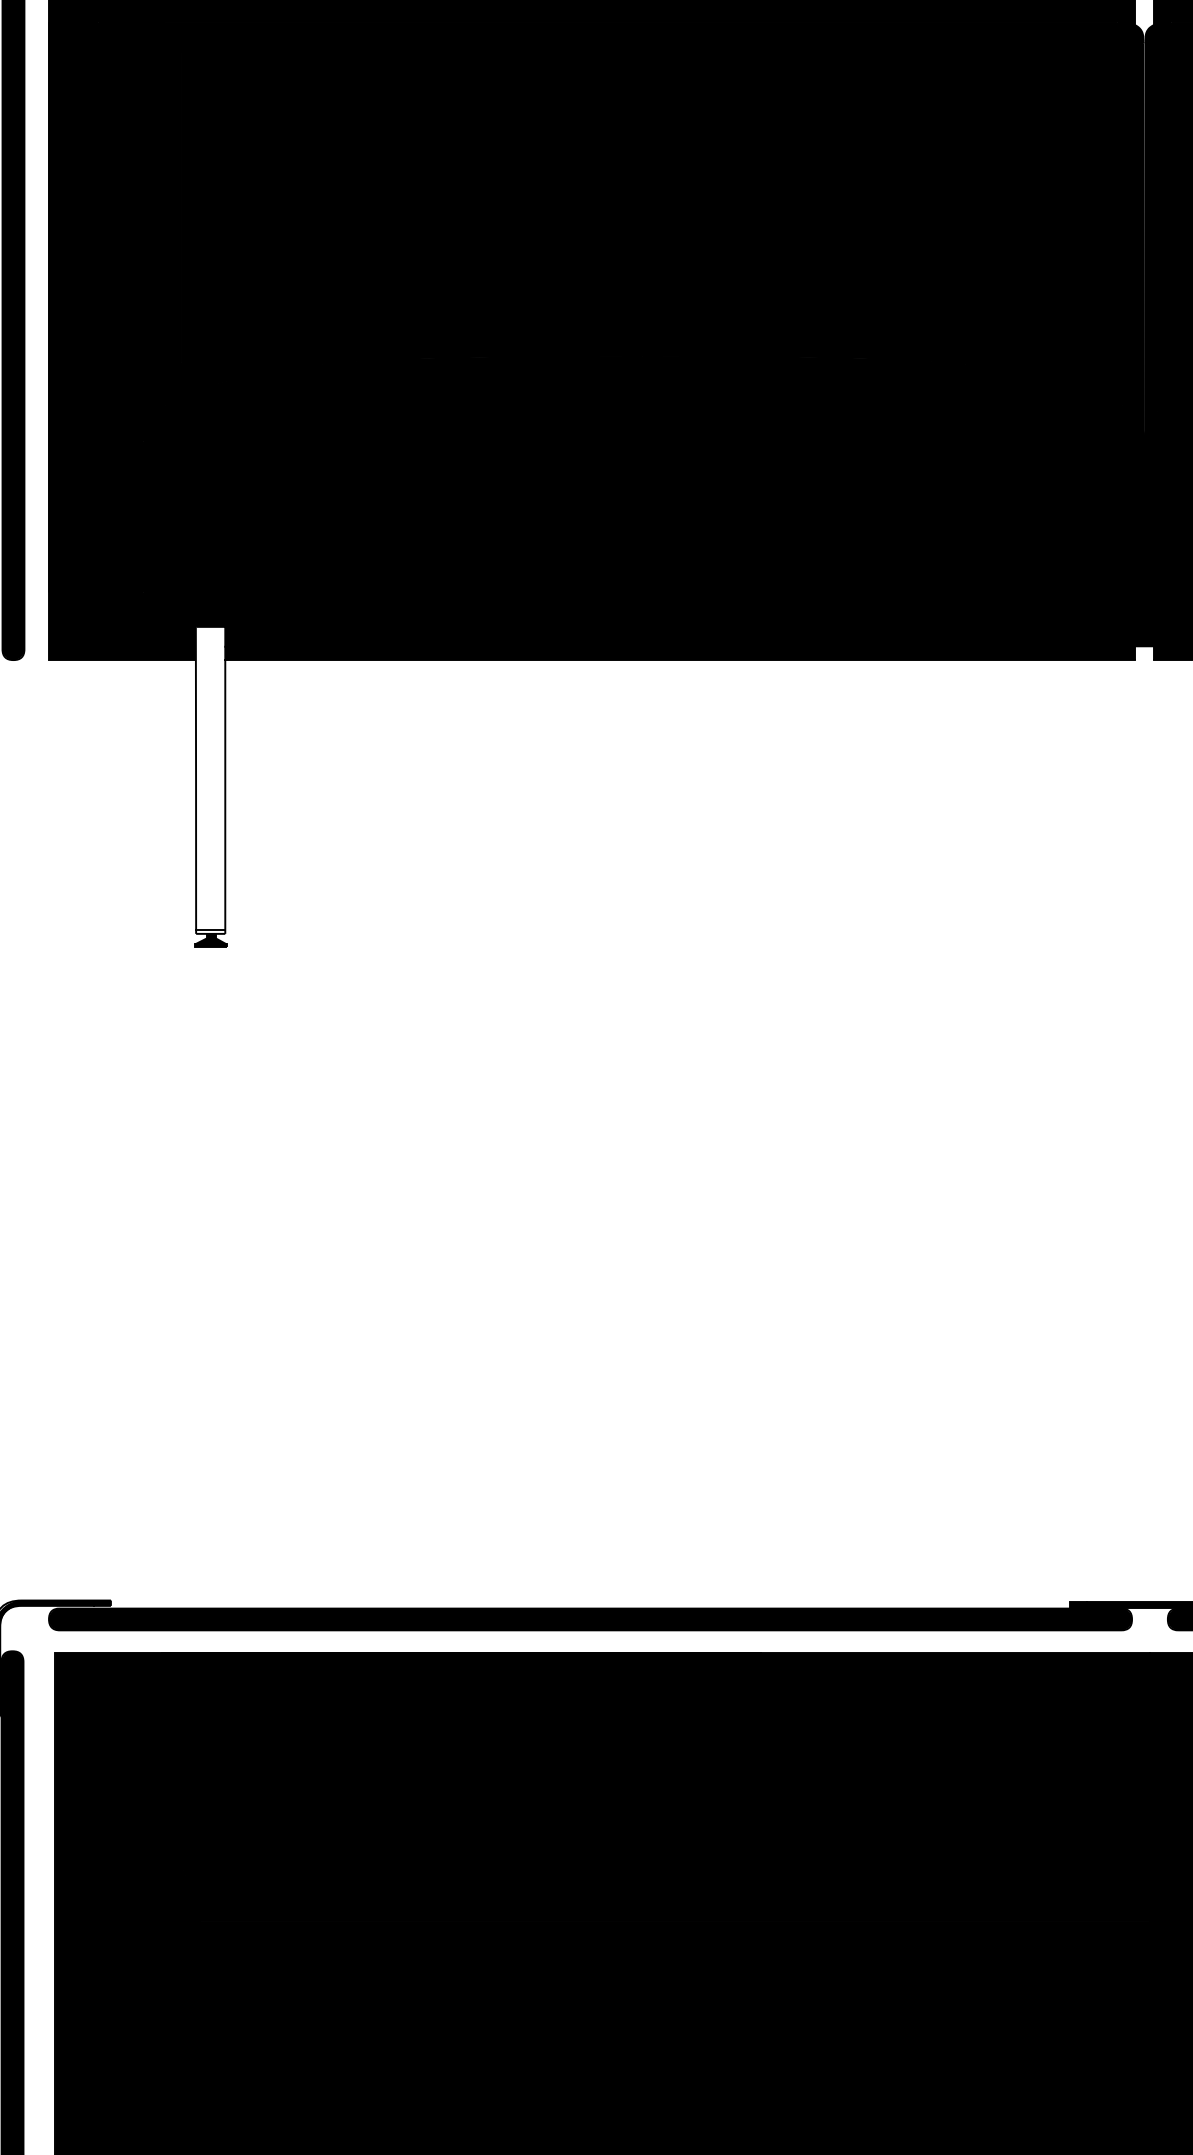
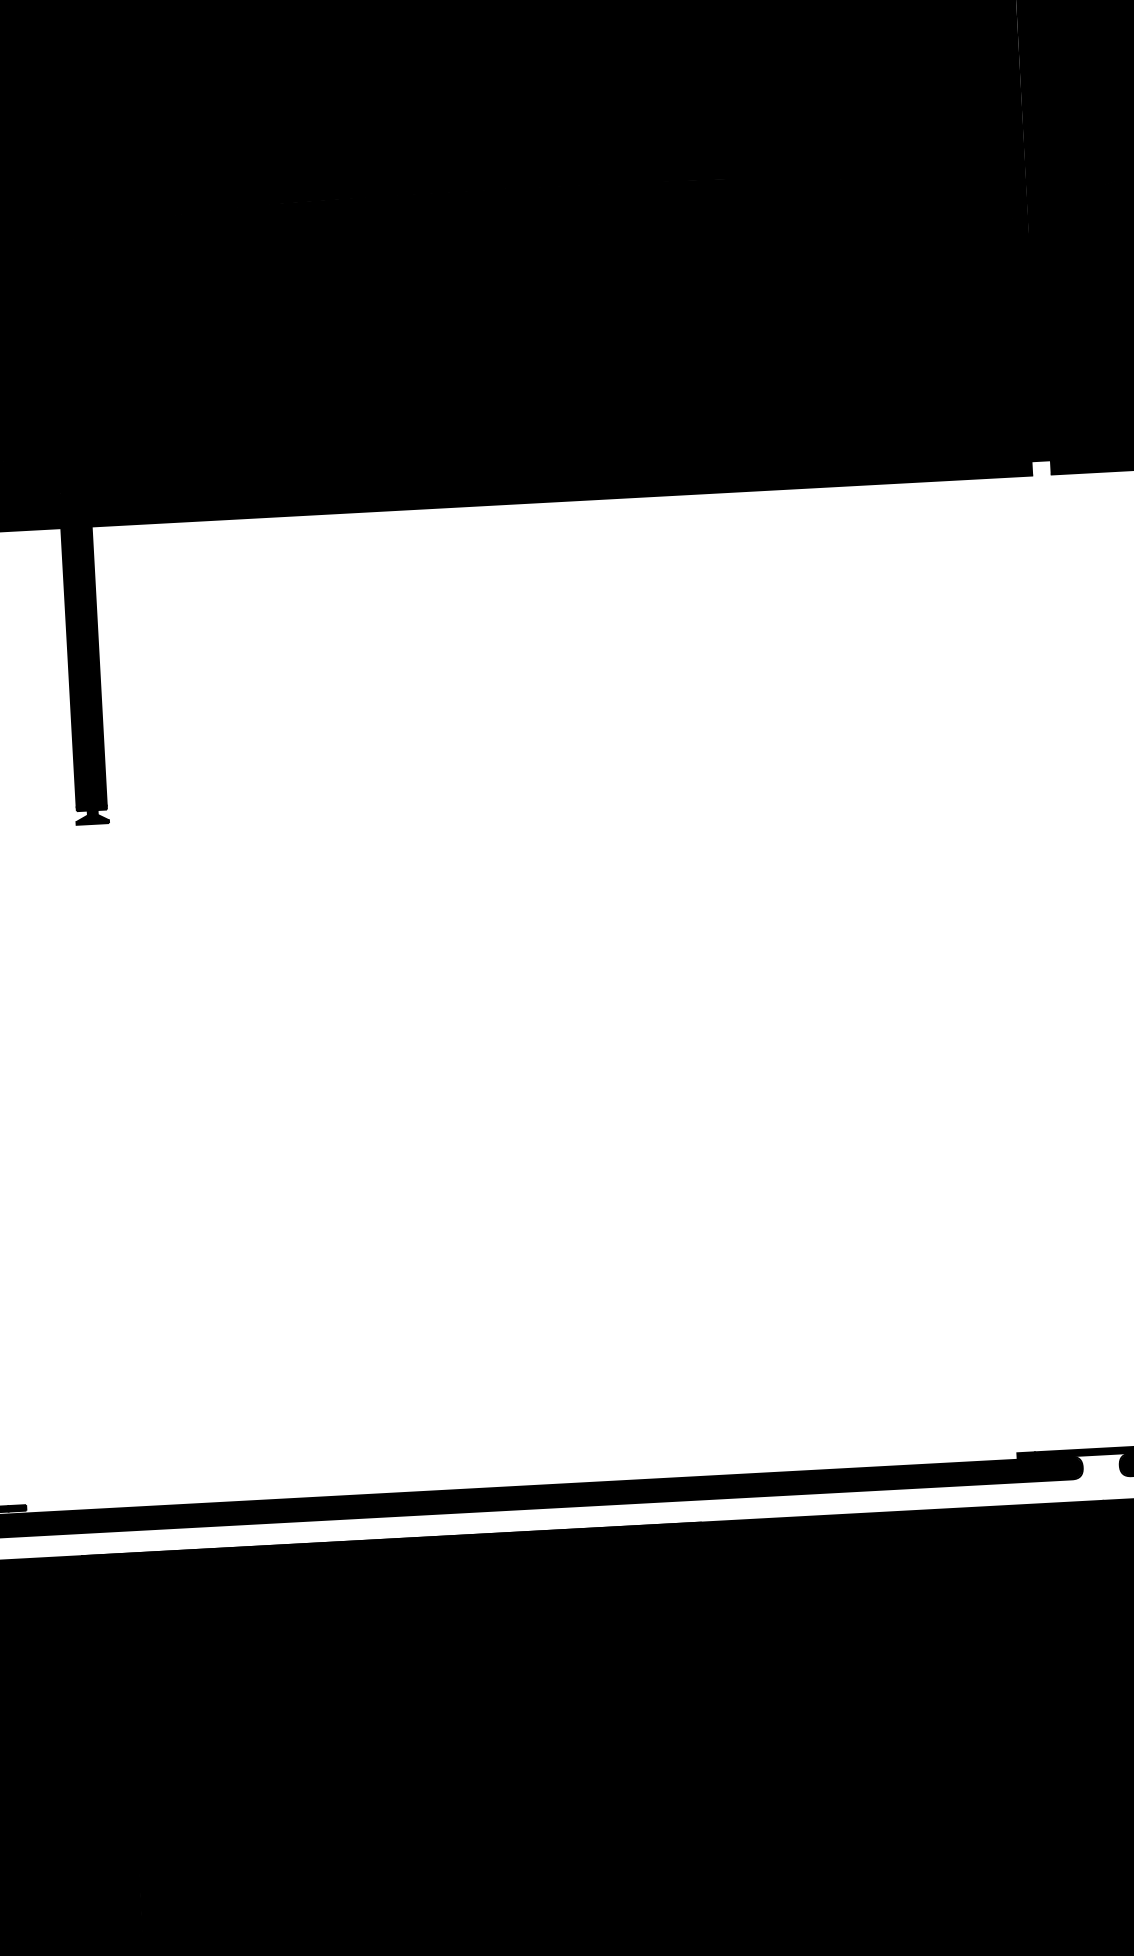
fill: (210, 779) -> (83, 650), added

